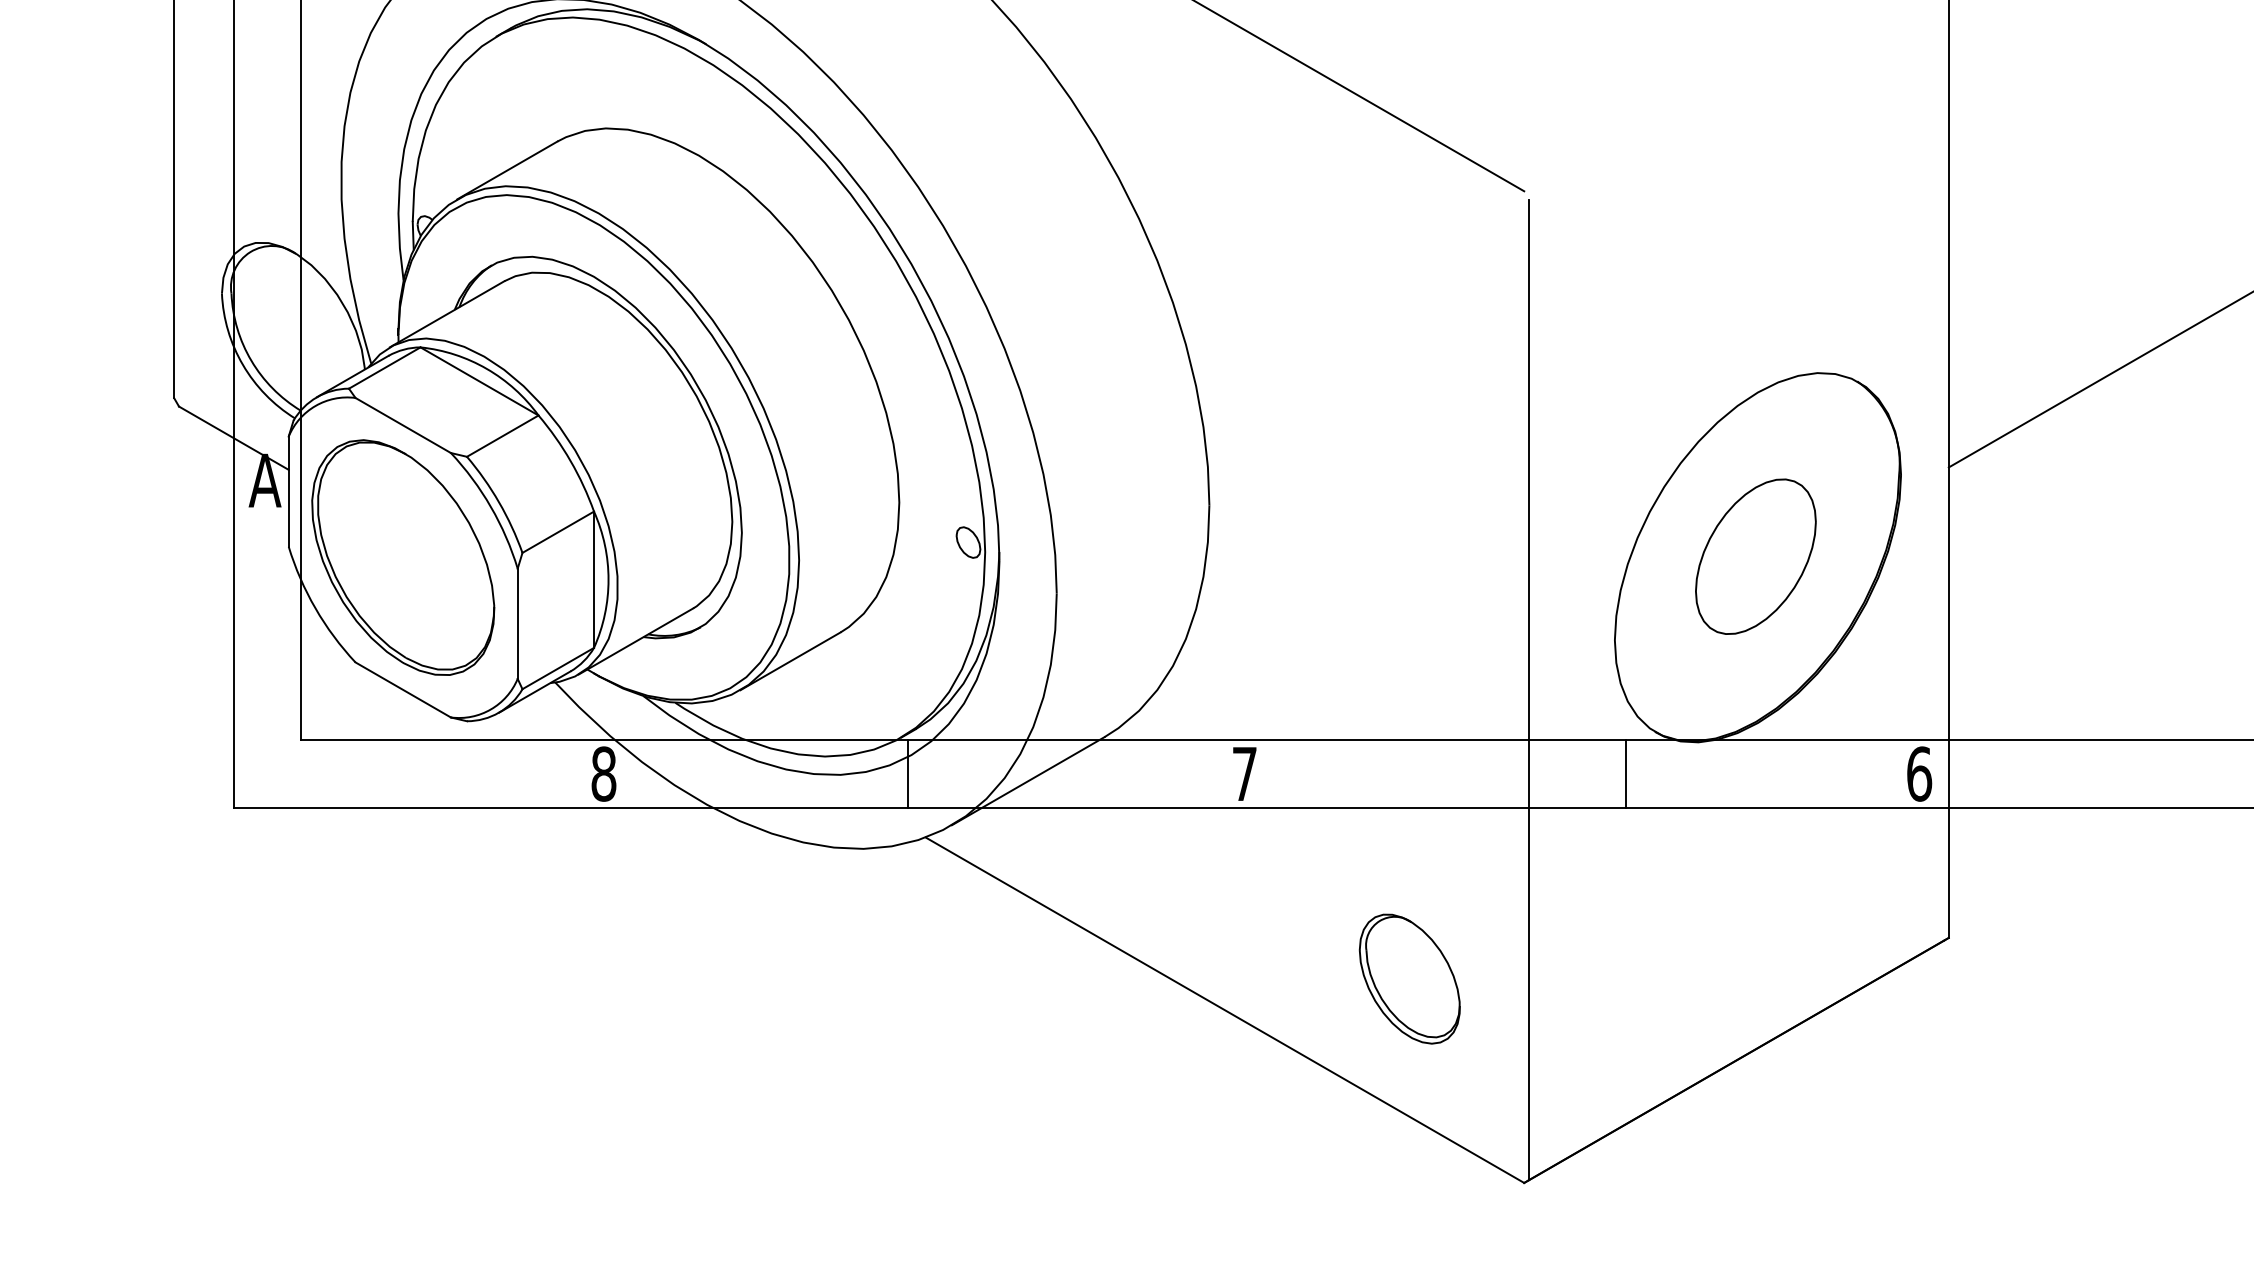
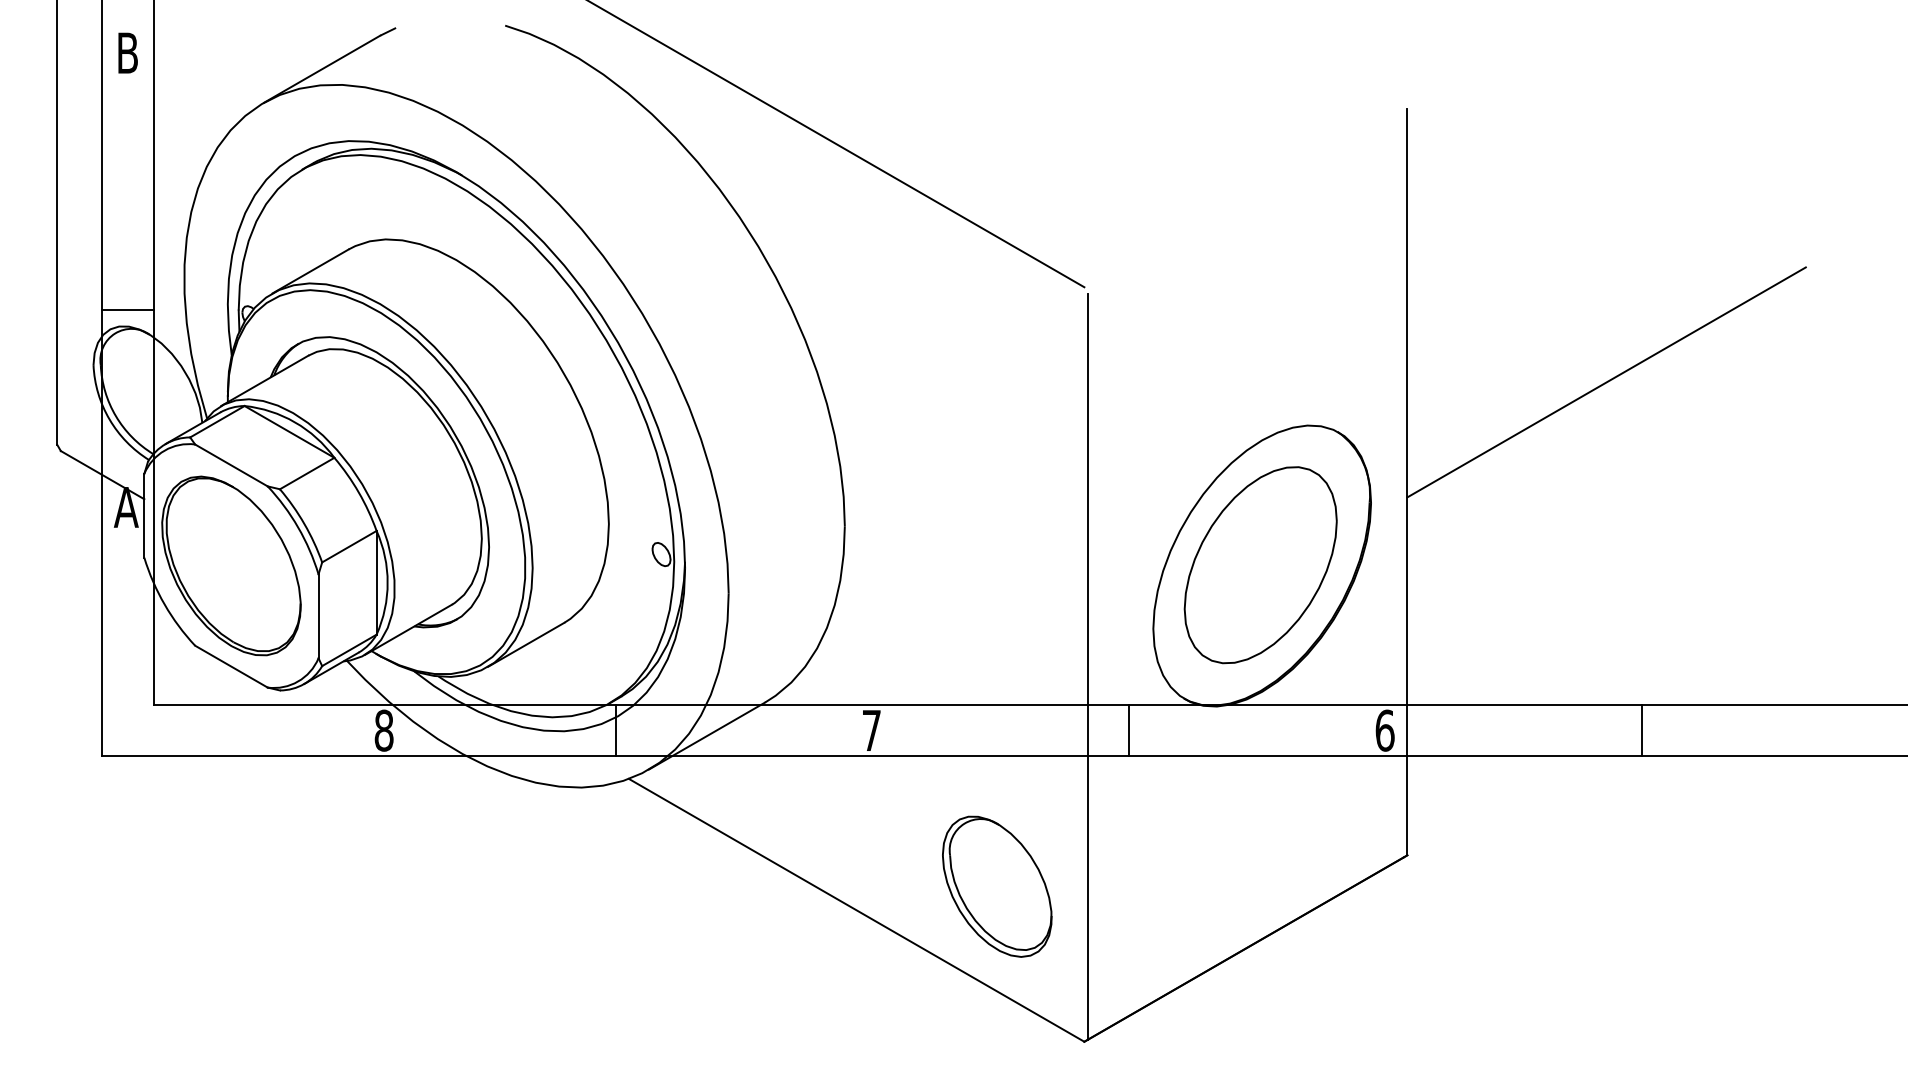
line: (266, 220) -> (127, 309), added
part: (1755, 556) -> (1260, 565), size x1.67
line: (1625, 773) -> (1128, 730), moved
part: (1410, 978) -> (997, 886), size x1.43

